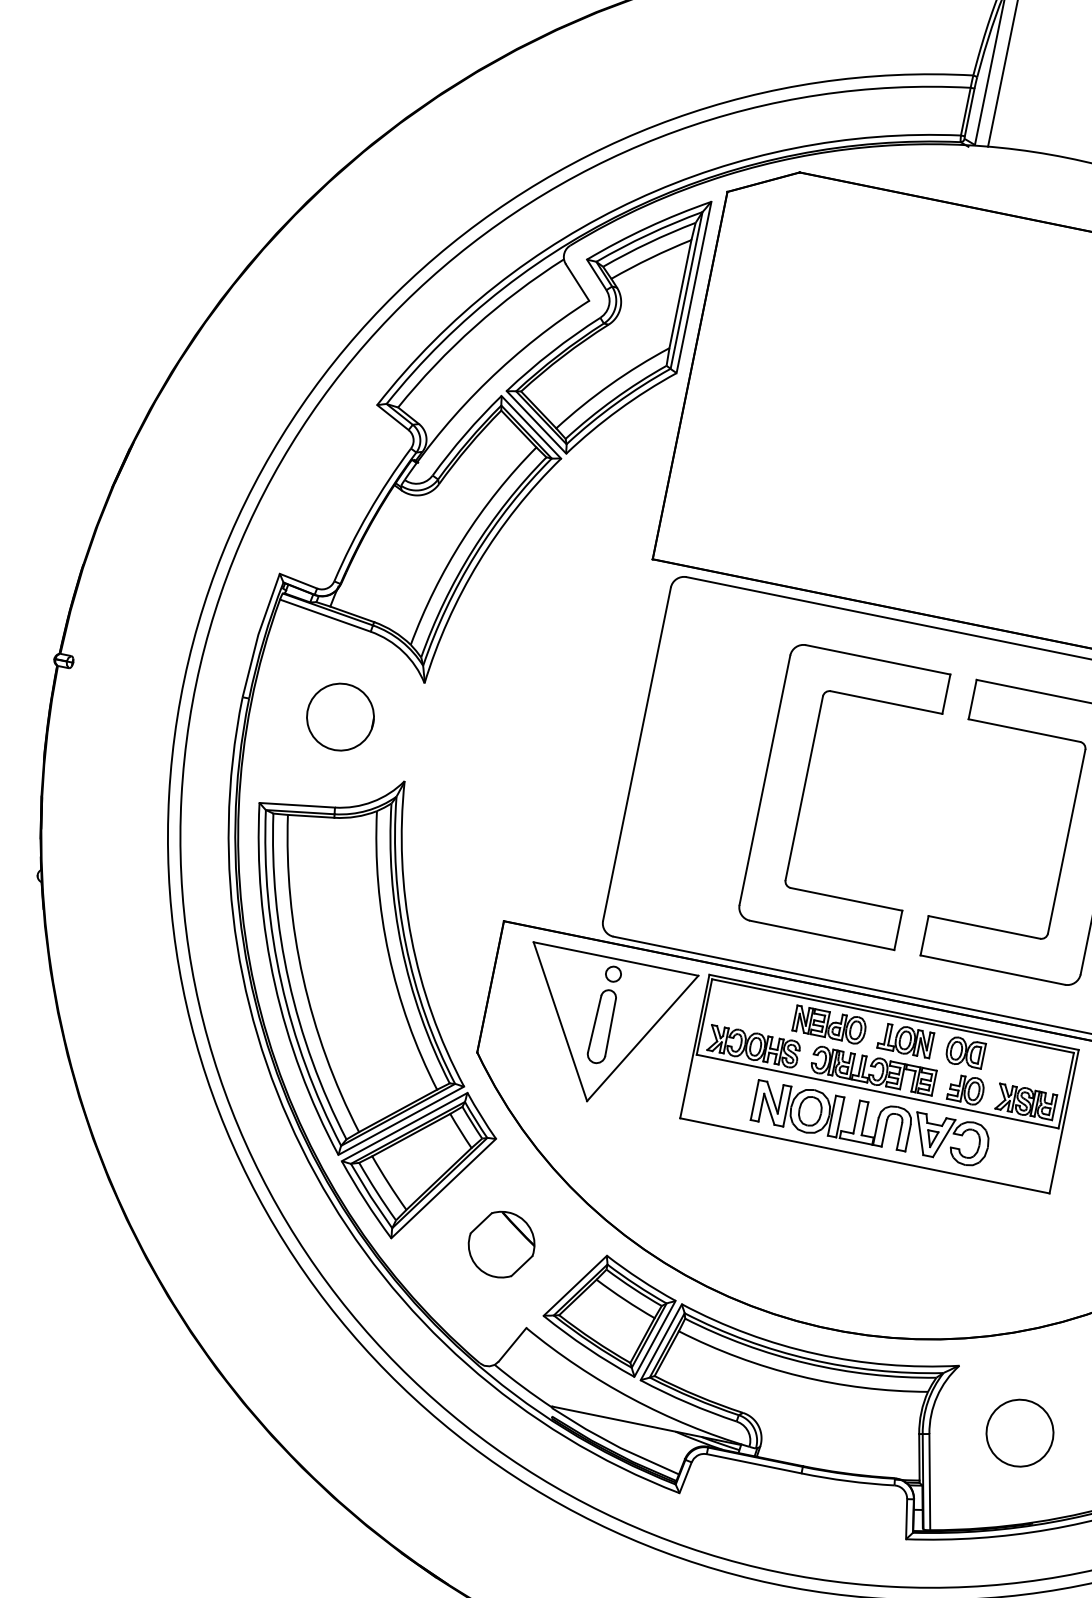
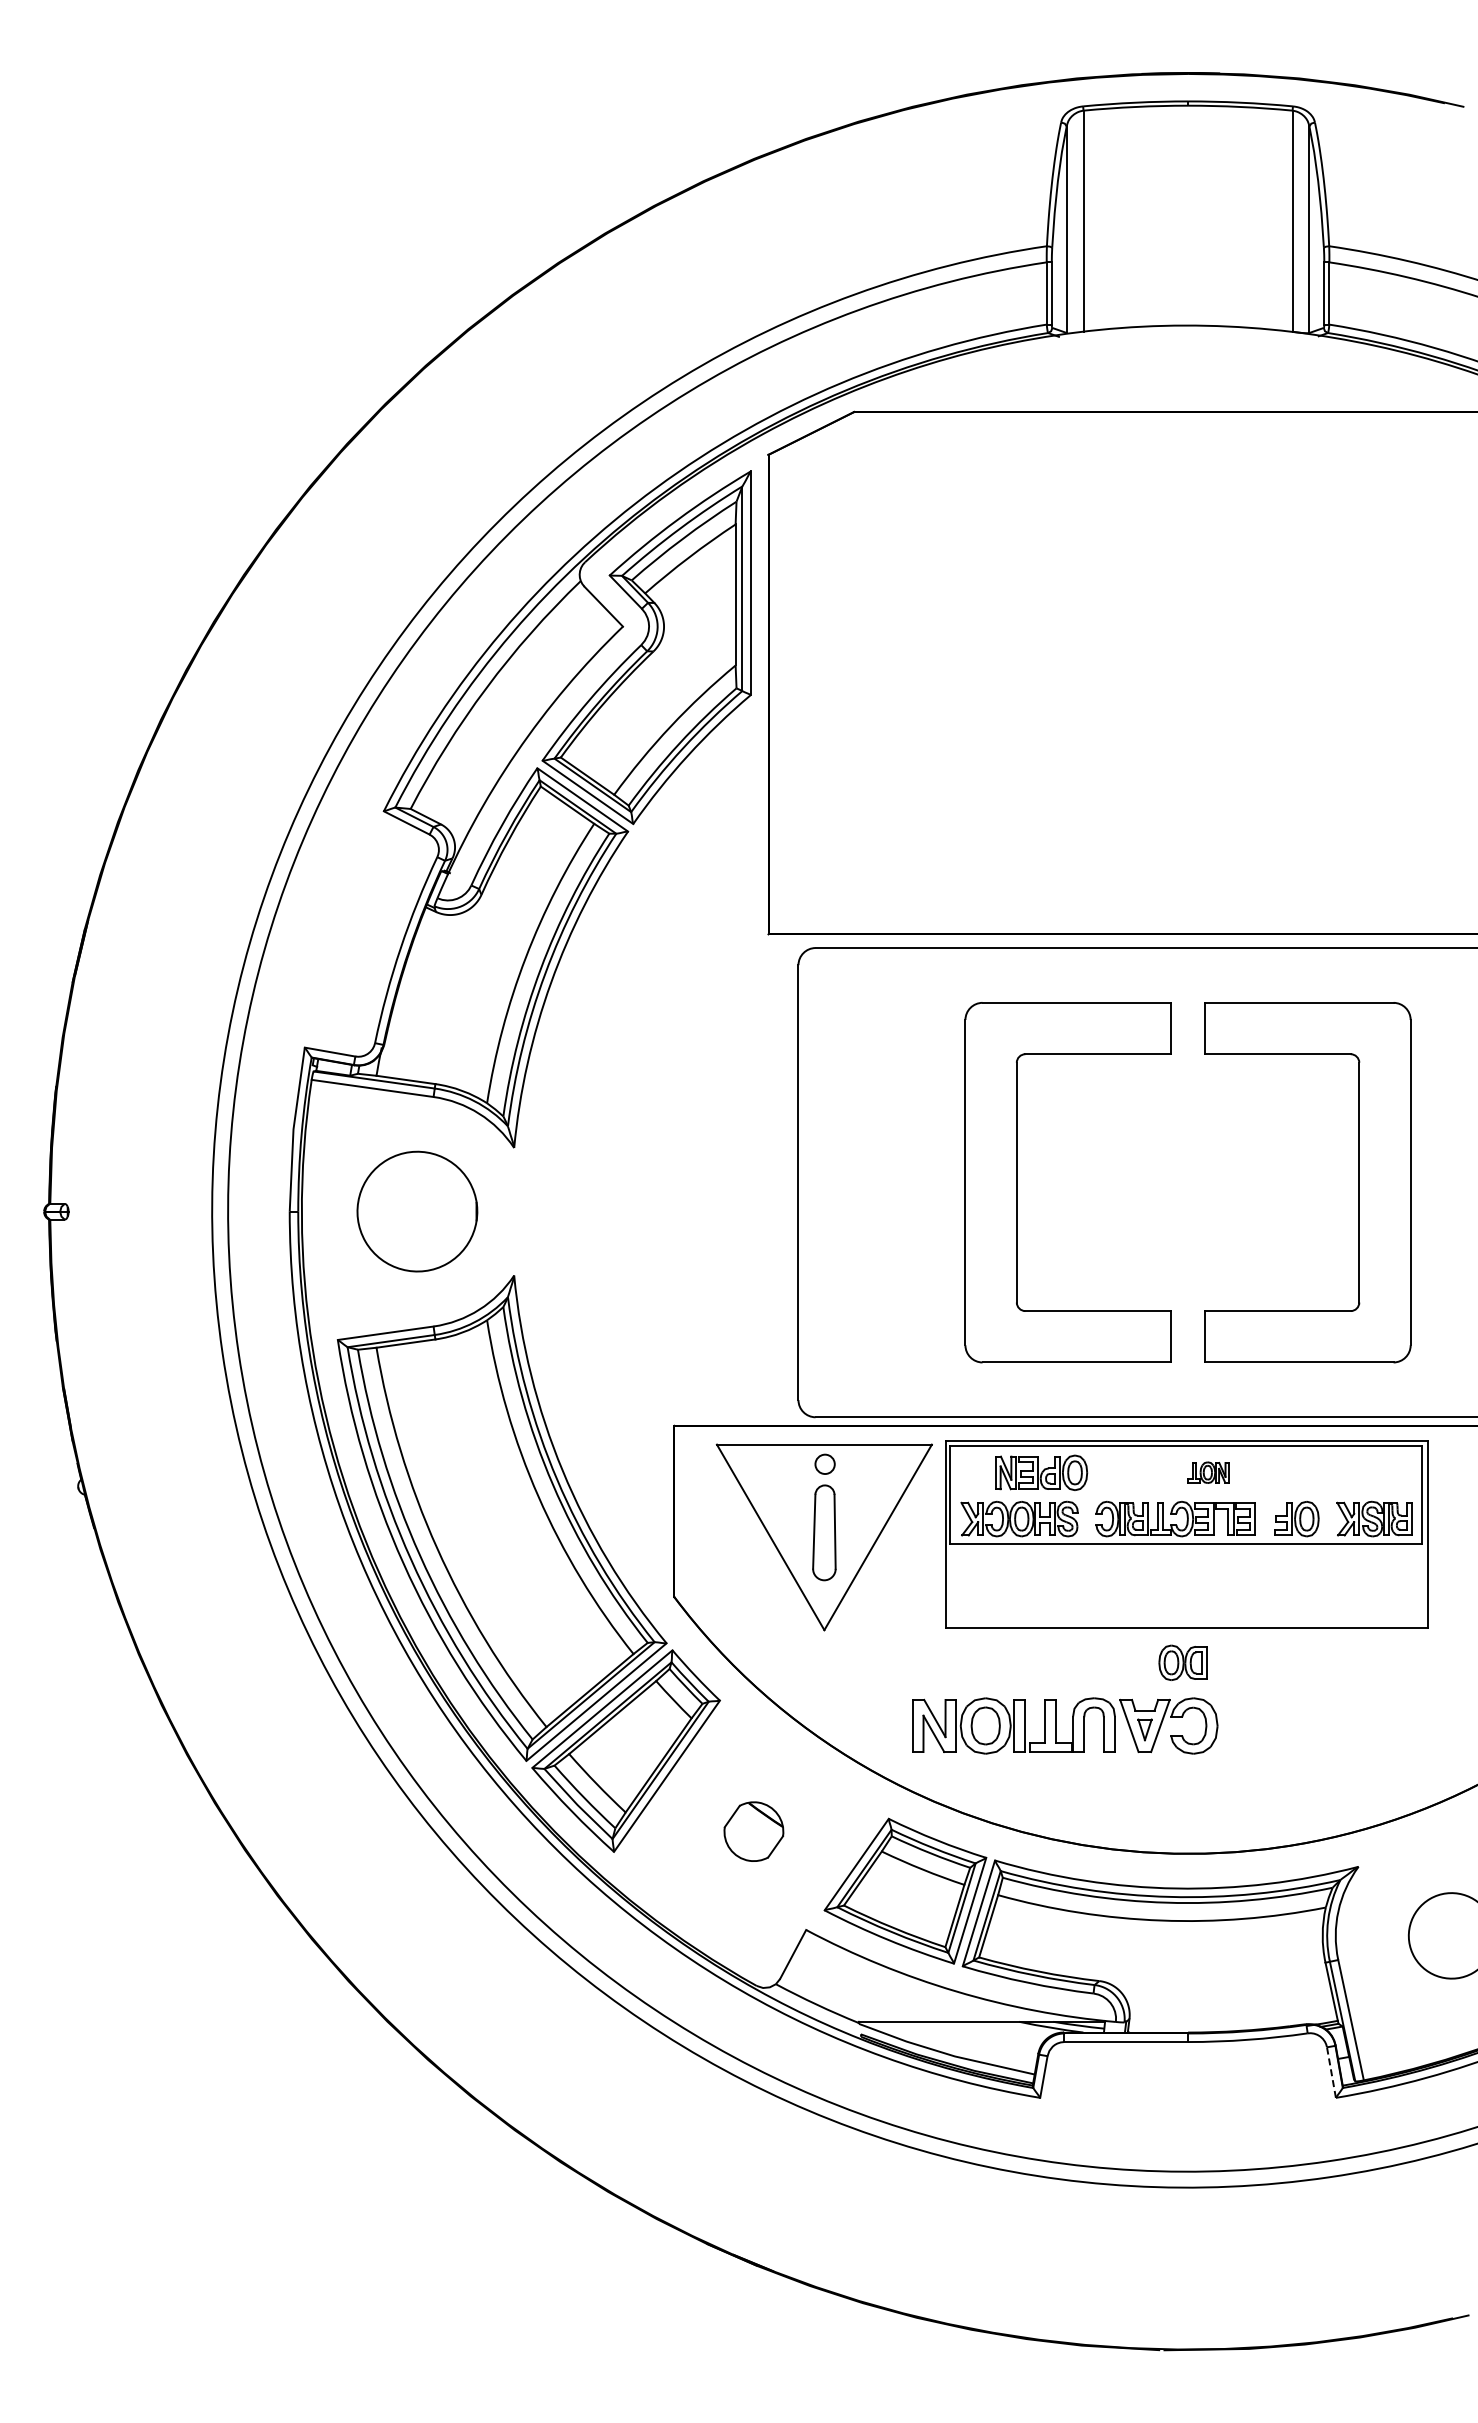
part: (340, 716) -> (417, 1211), size x1.4
part: (830, 1024) -> (1041, 1472), moved
part: (905, 1040) -> (1207, 1472), size x0.6
part: (964, 1052) -> (1182, 1662), moved
part: (876, 1124) -> (1072, 1725), moved
part: (501, 1244) -> (753, 1831), size x0.7
line: (906, 1519) -> (1331, 2072), solid -> dashed

